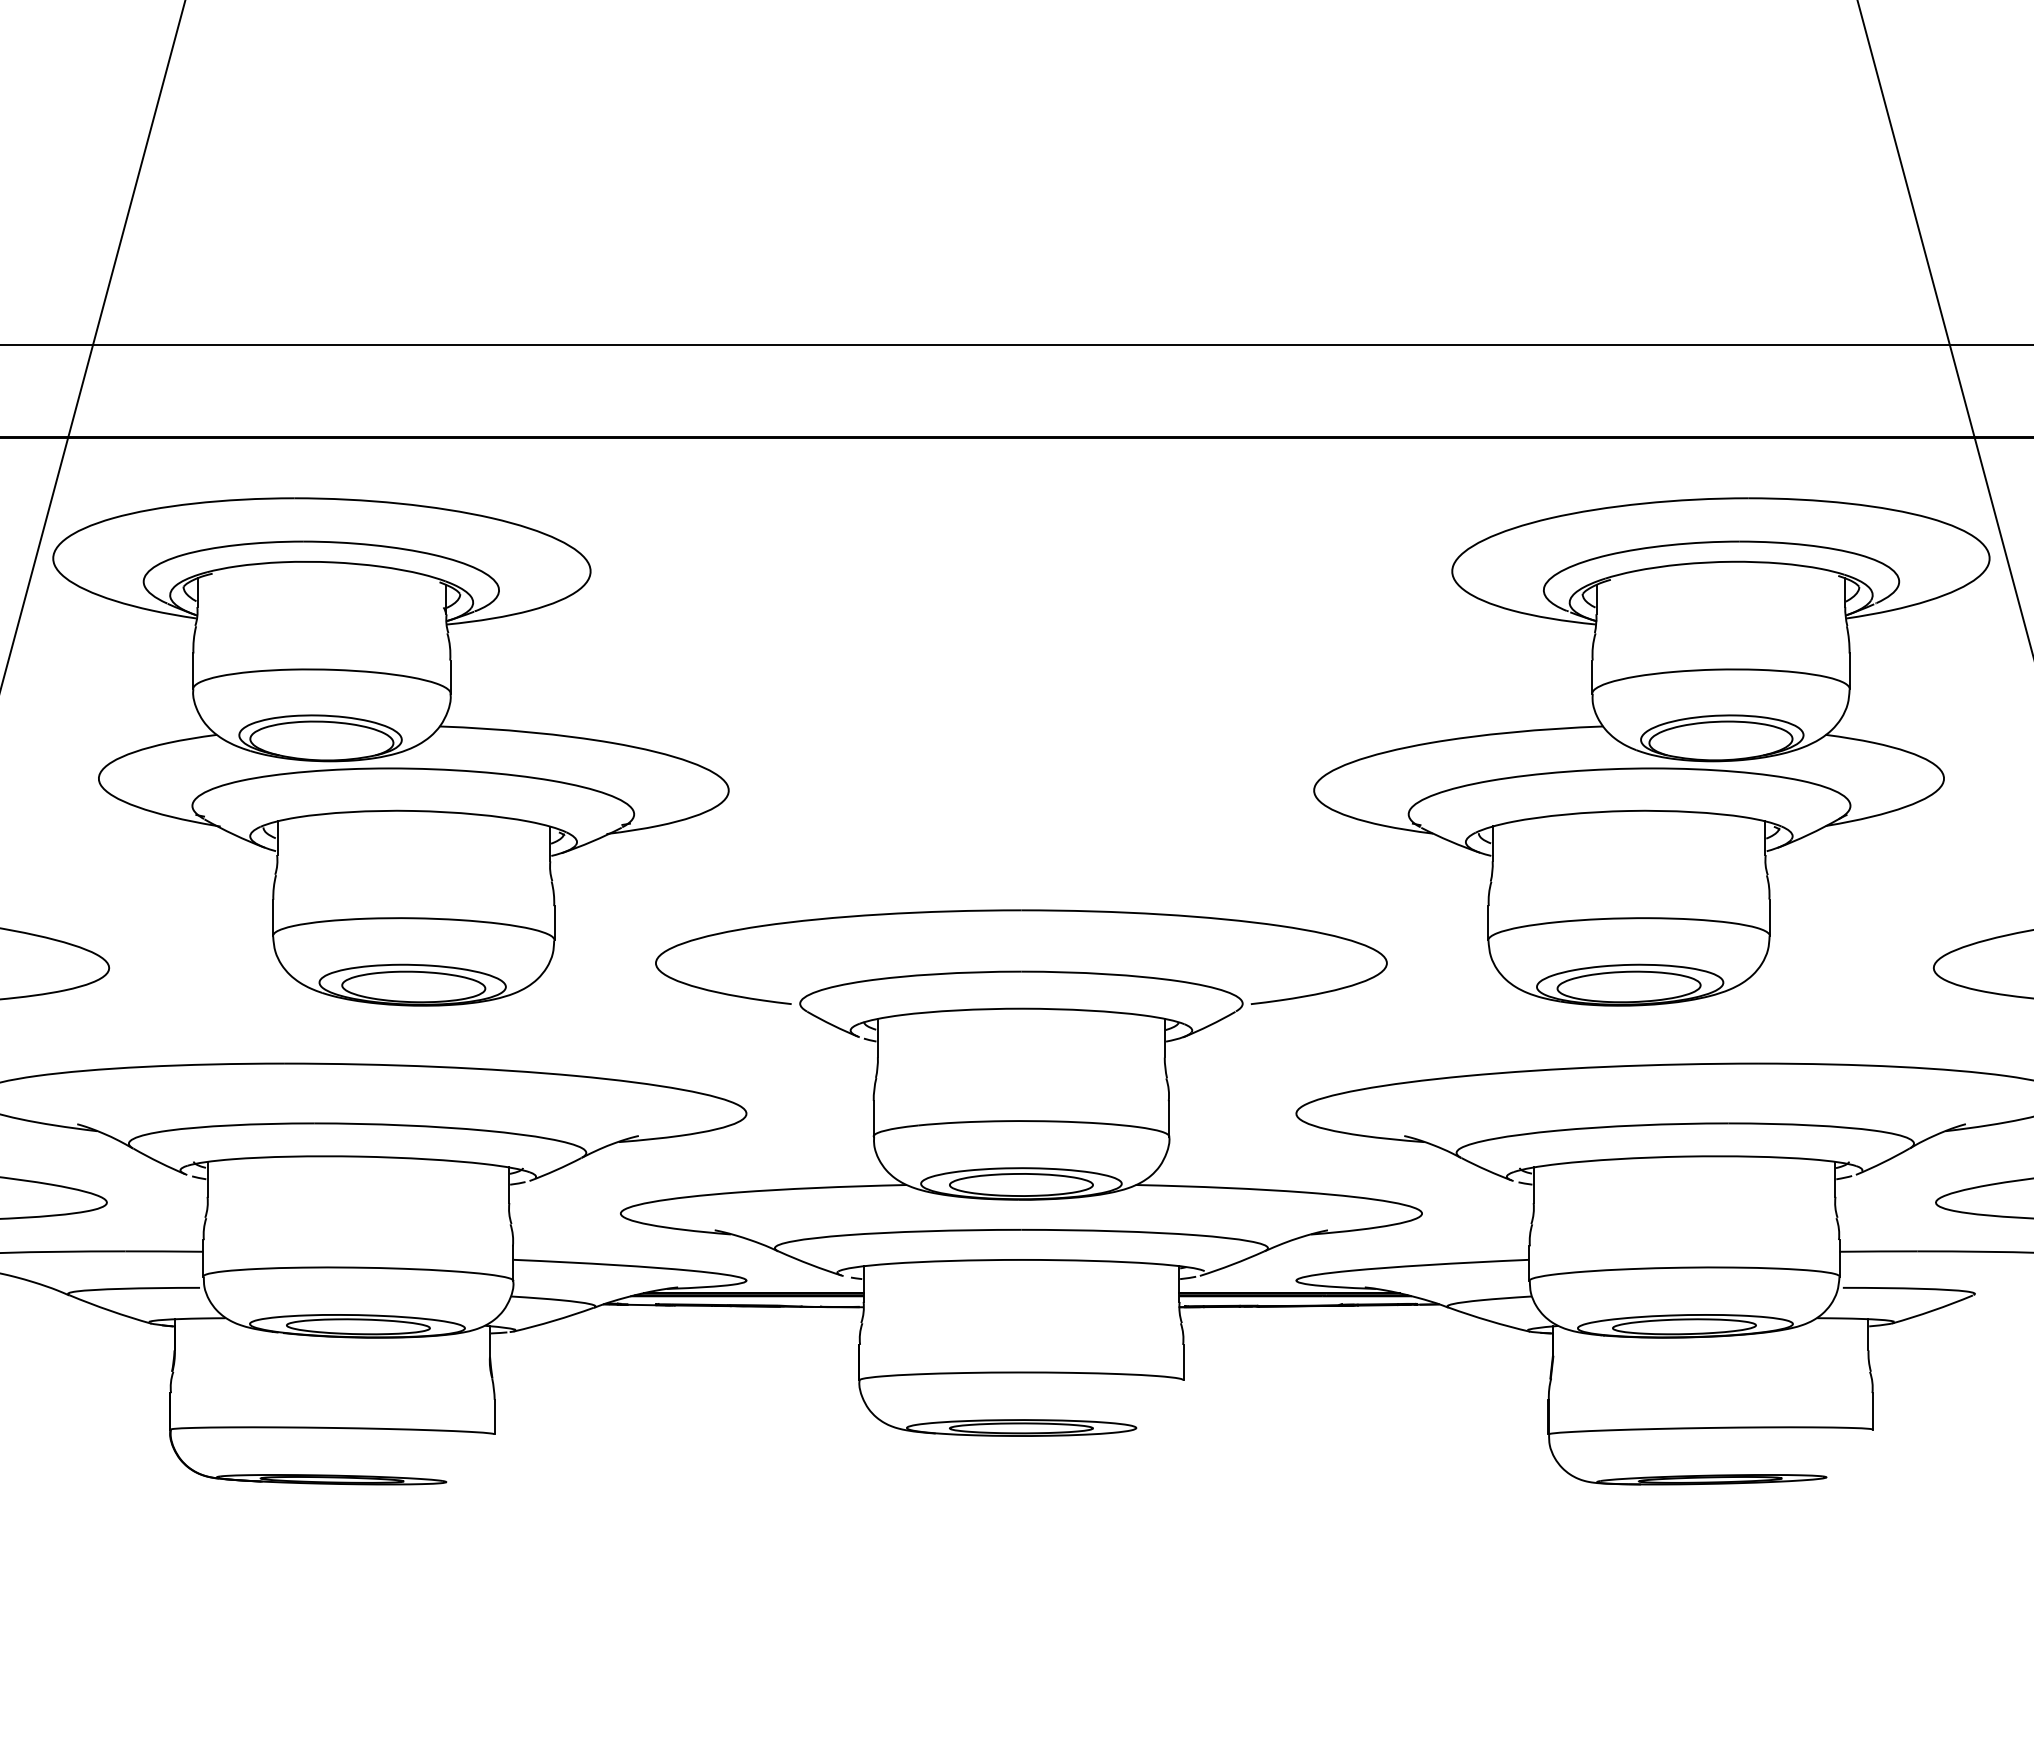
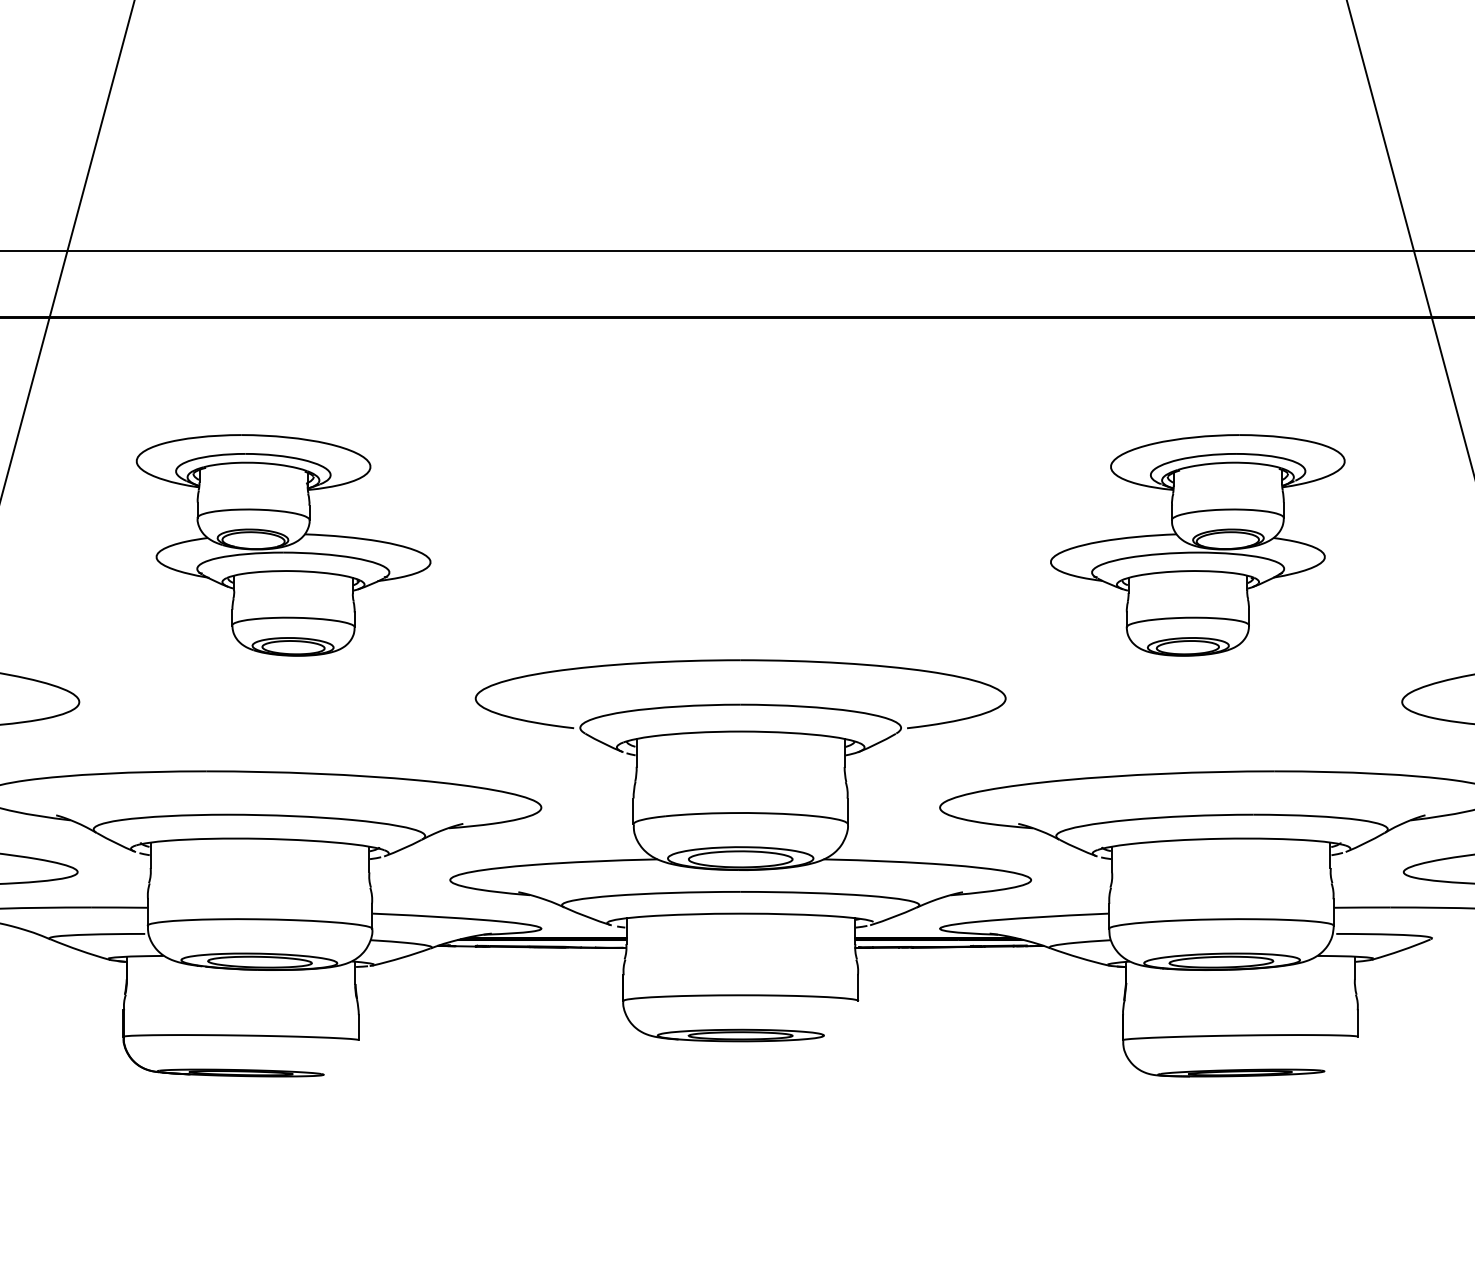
part: (390, 751) -> (283, 545), size x0.6
part: (1651, 751) -> (1197, 545), size x0.6

